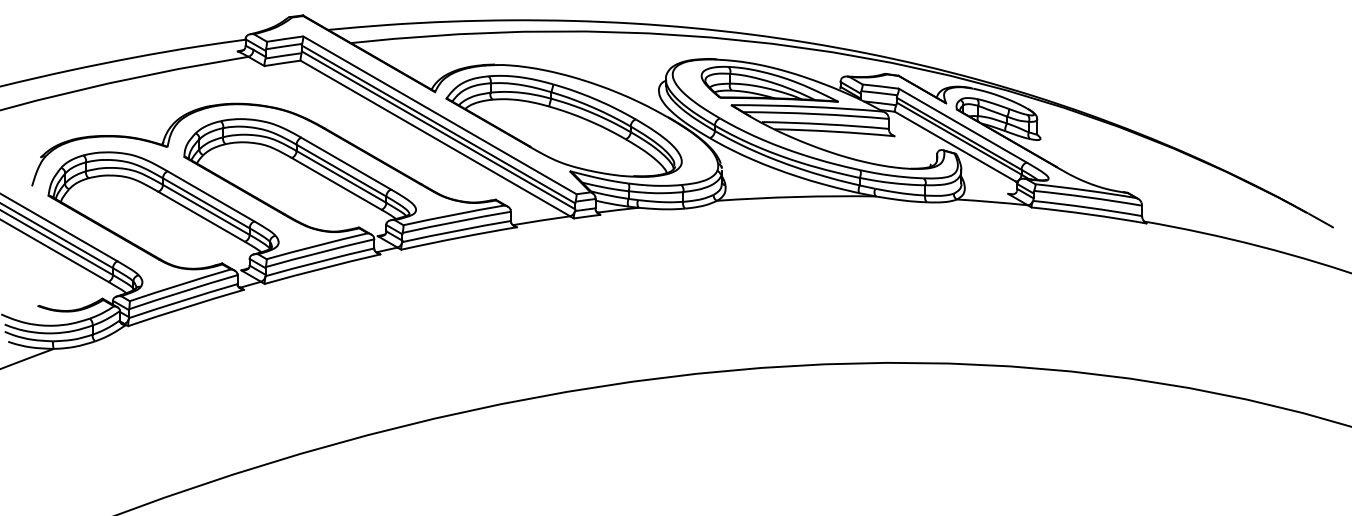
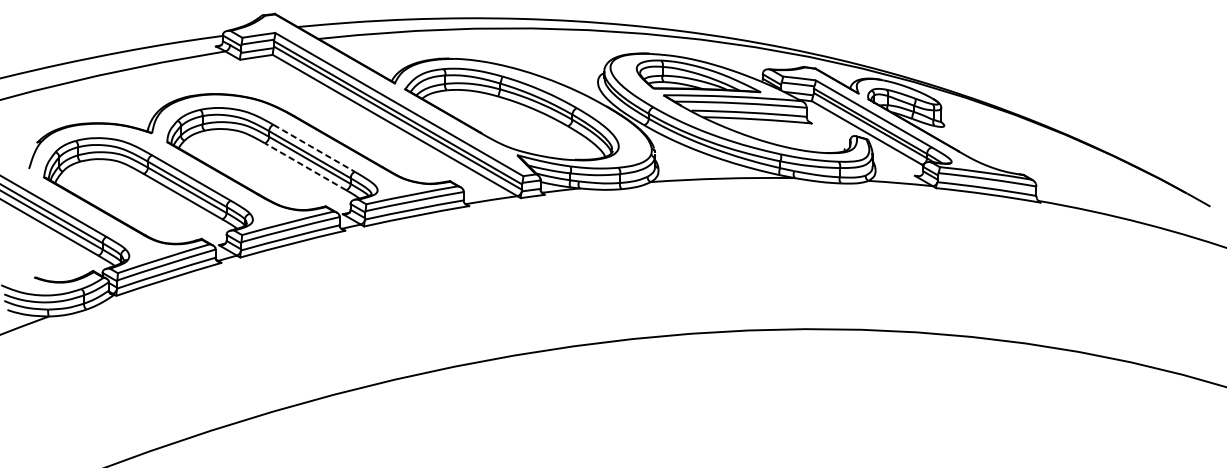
line: (346, 163) -> (314, 148), solid -> dashed
line: (336, 183) -> (305, 166), solid -> dashed

